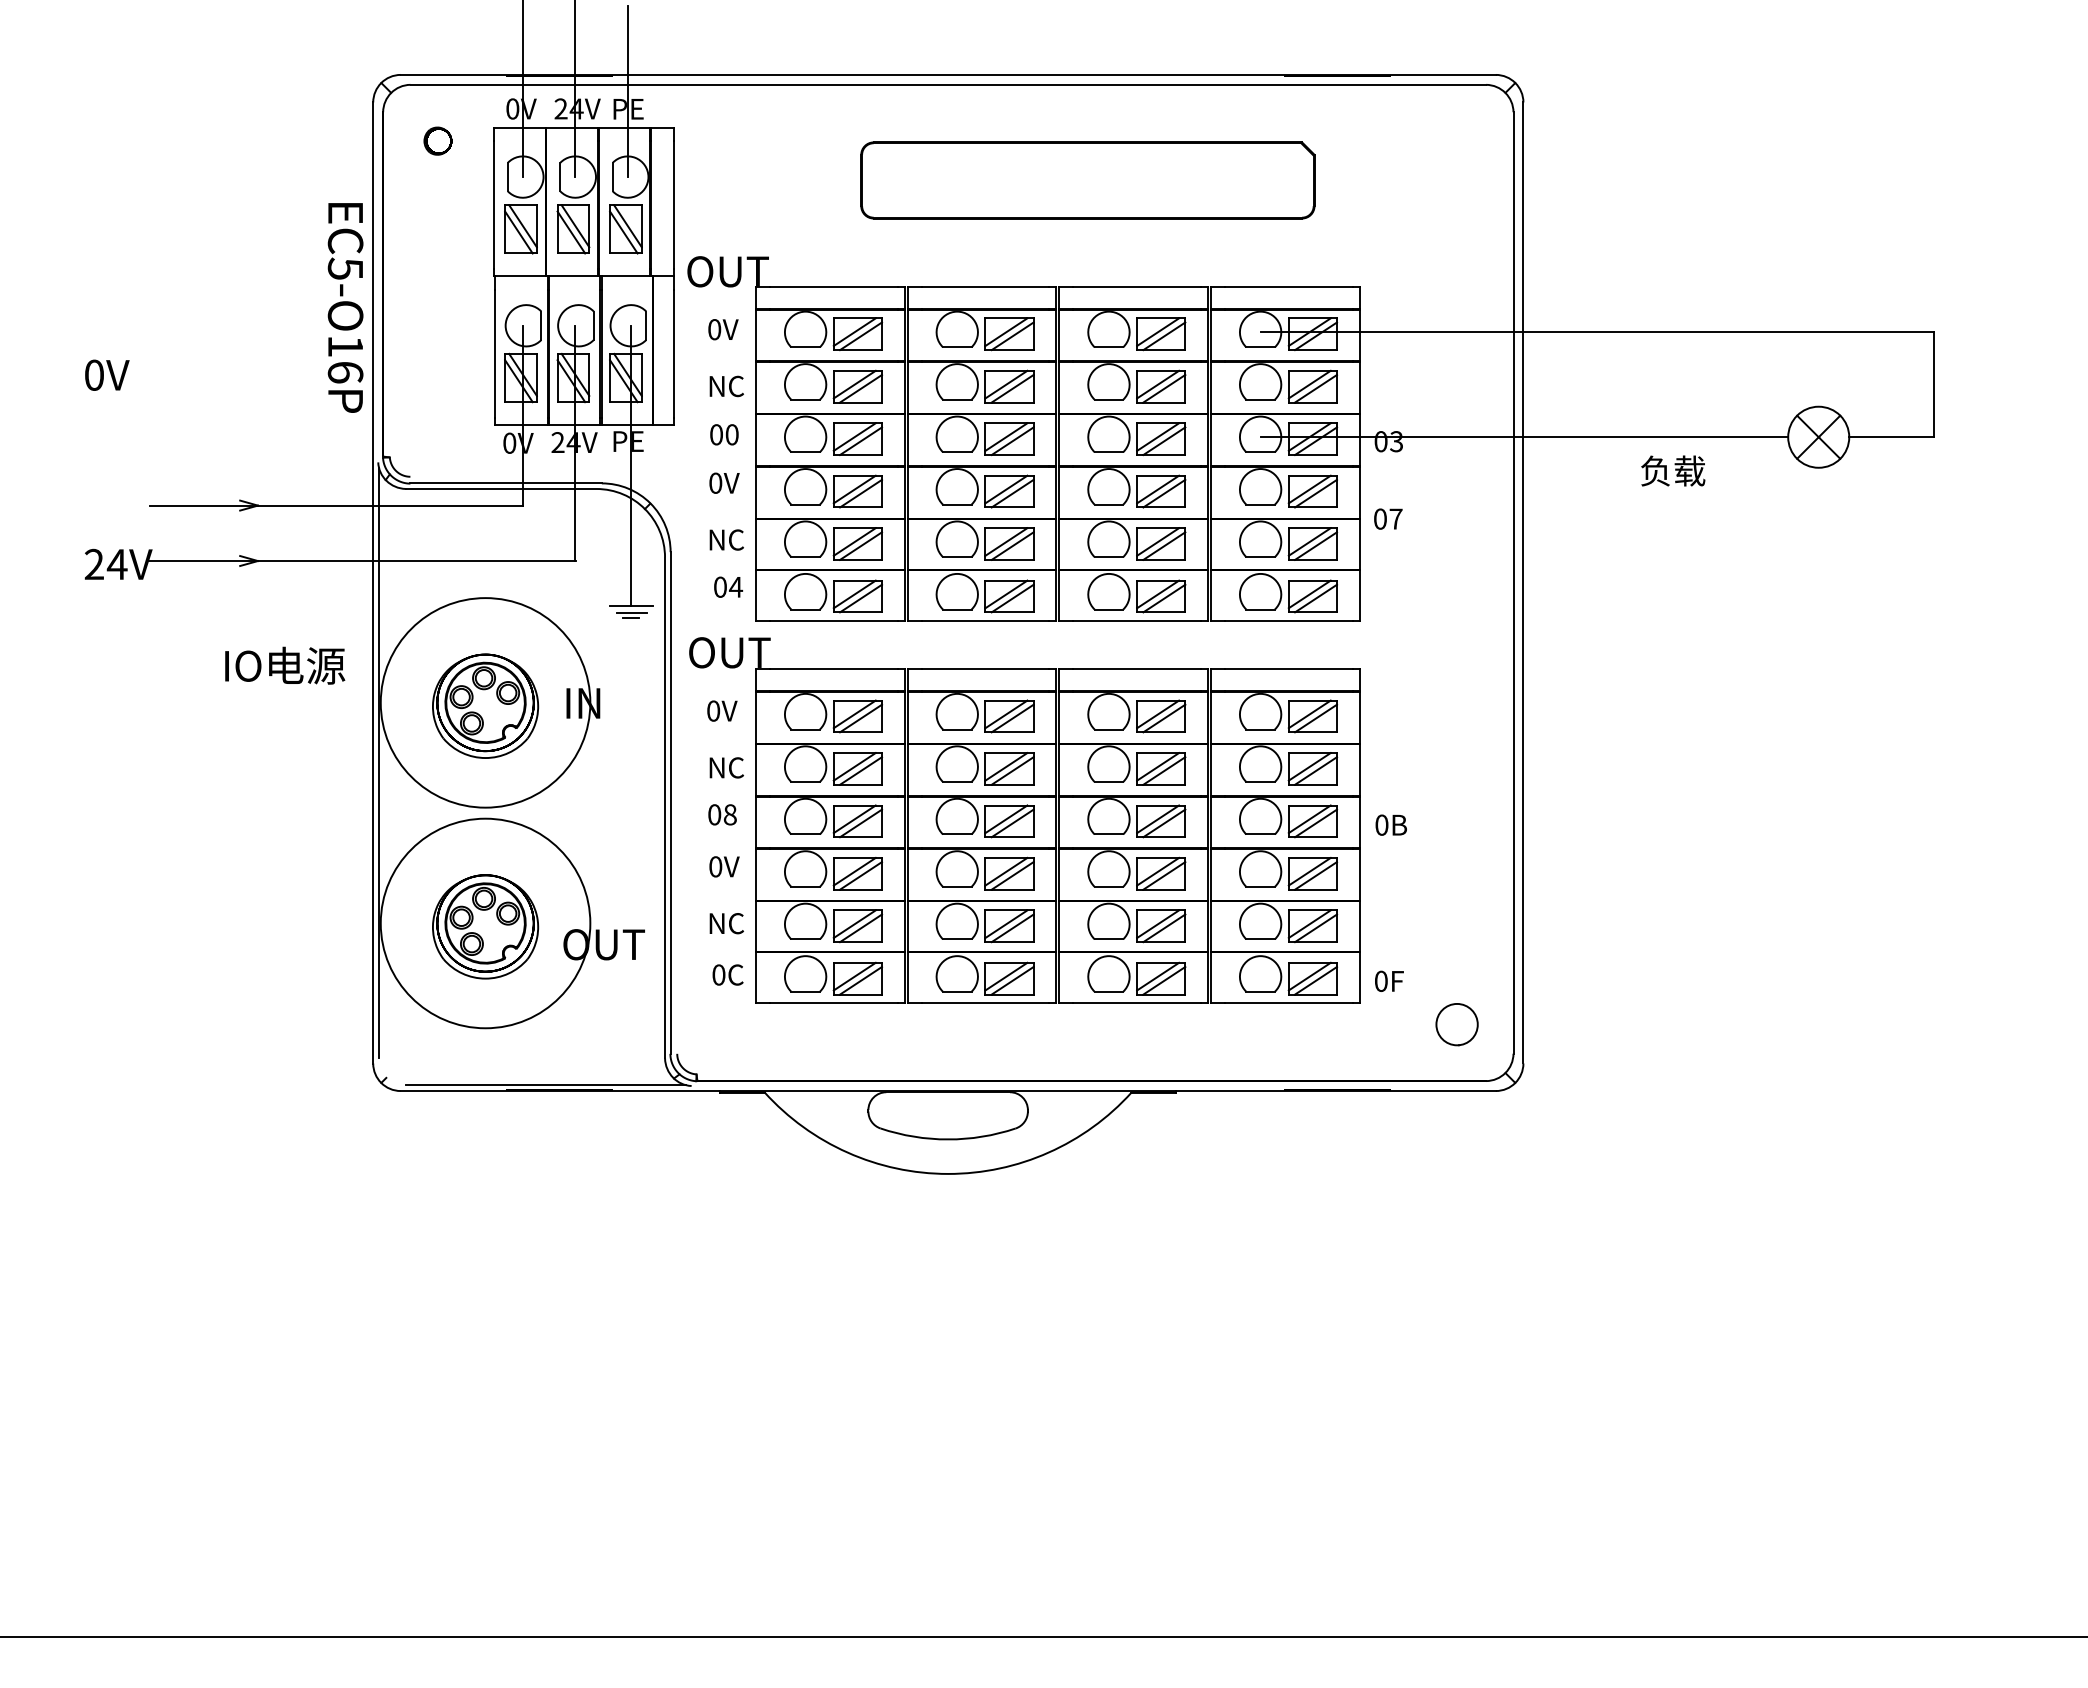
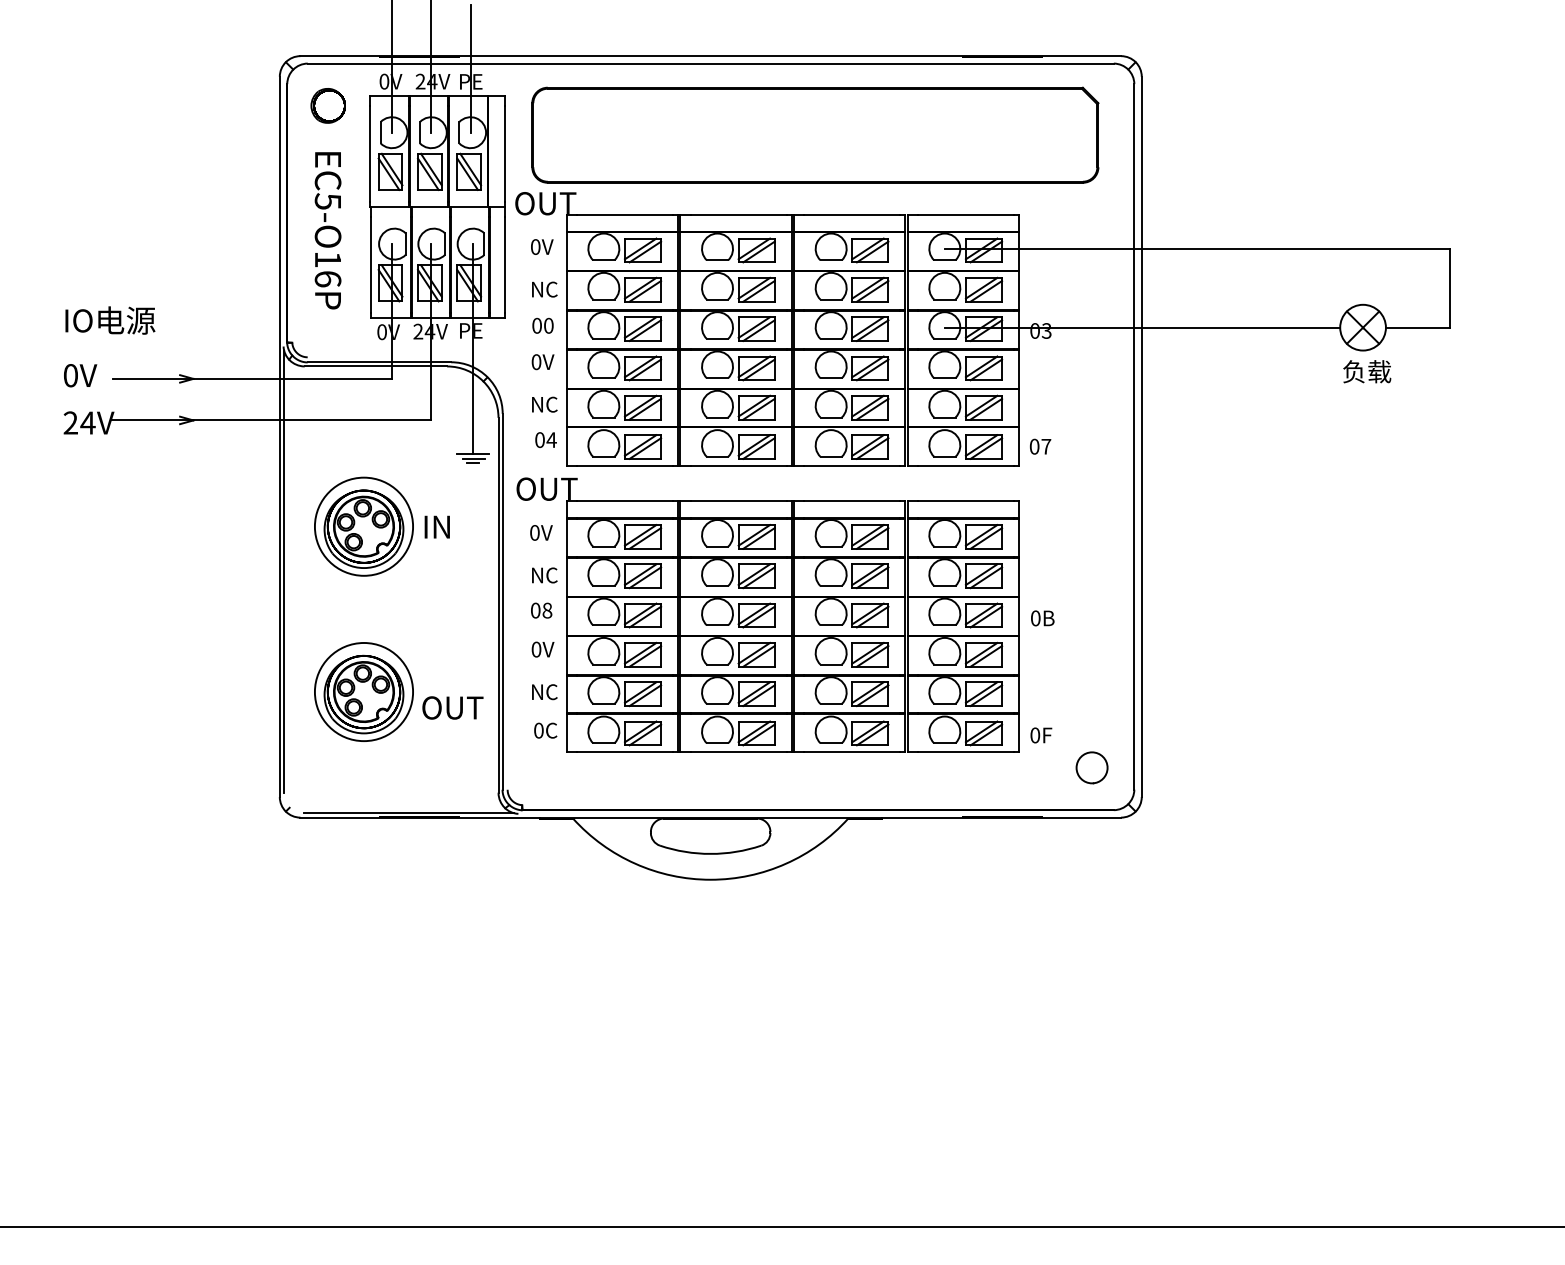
part: (437, 140) -> (327, 105), size x1.67
part: (1087, 180) -> (815, 135), size x1.67
text: (345, 307) -> (327, 230), moved
text: (107, 374) -> (80, 375), moved
text: (1673, 470) -> (1367, 371), moved
text: (1388, 518) -> (1040, 446), moved
text: (285, 665) -> (110, 320), moved
circle: (485, 702) -> (363, 526), size x0.62
circle: (485, 923) -> (363, 692), size x0.62

